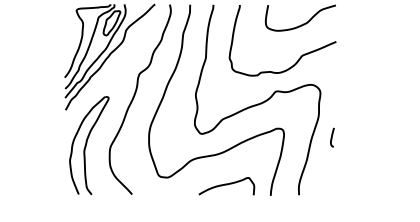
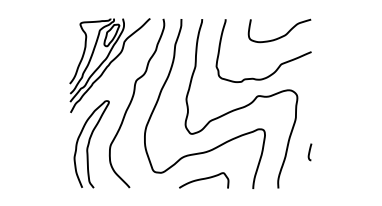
curve: (331, 137) -> (309, 152), moved
curve: (227, 185) -> (204, 179), moved

